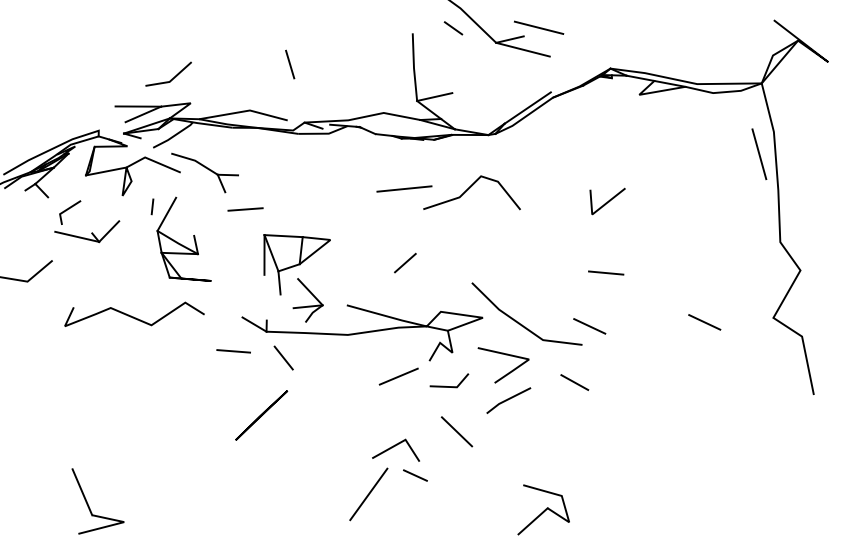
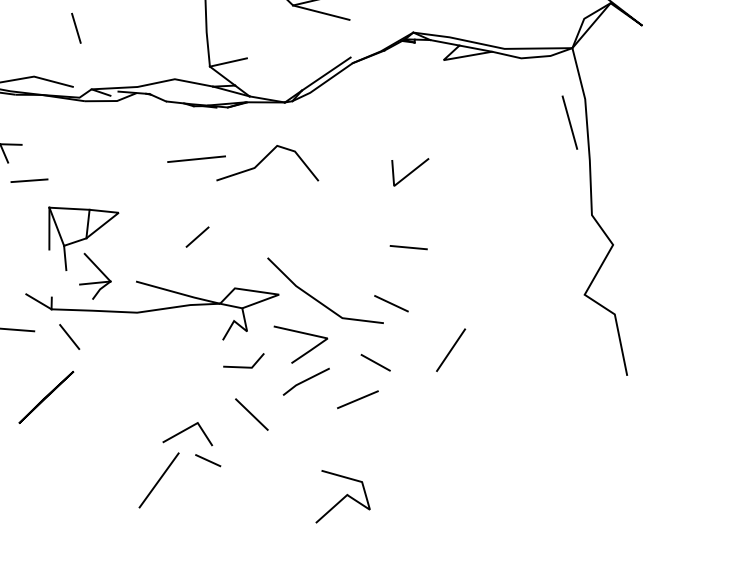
line: (704, 322) -> (512, 299), removed
line: (646, 370) -> (451, 350), added
line: (398, 376) -> (357, 399), moved

